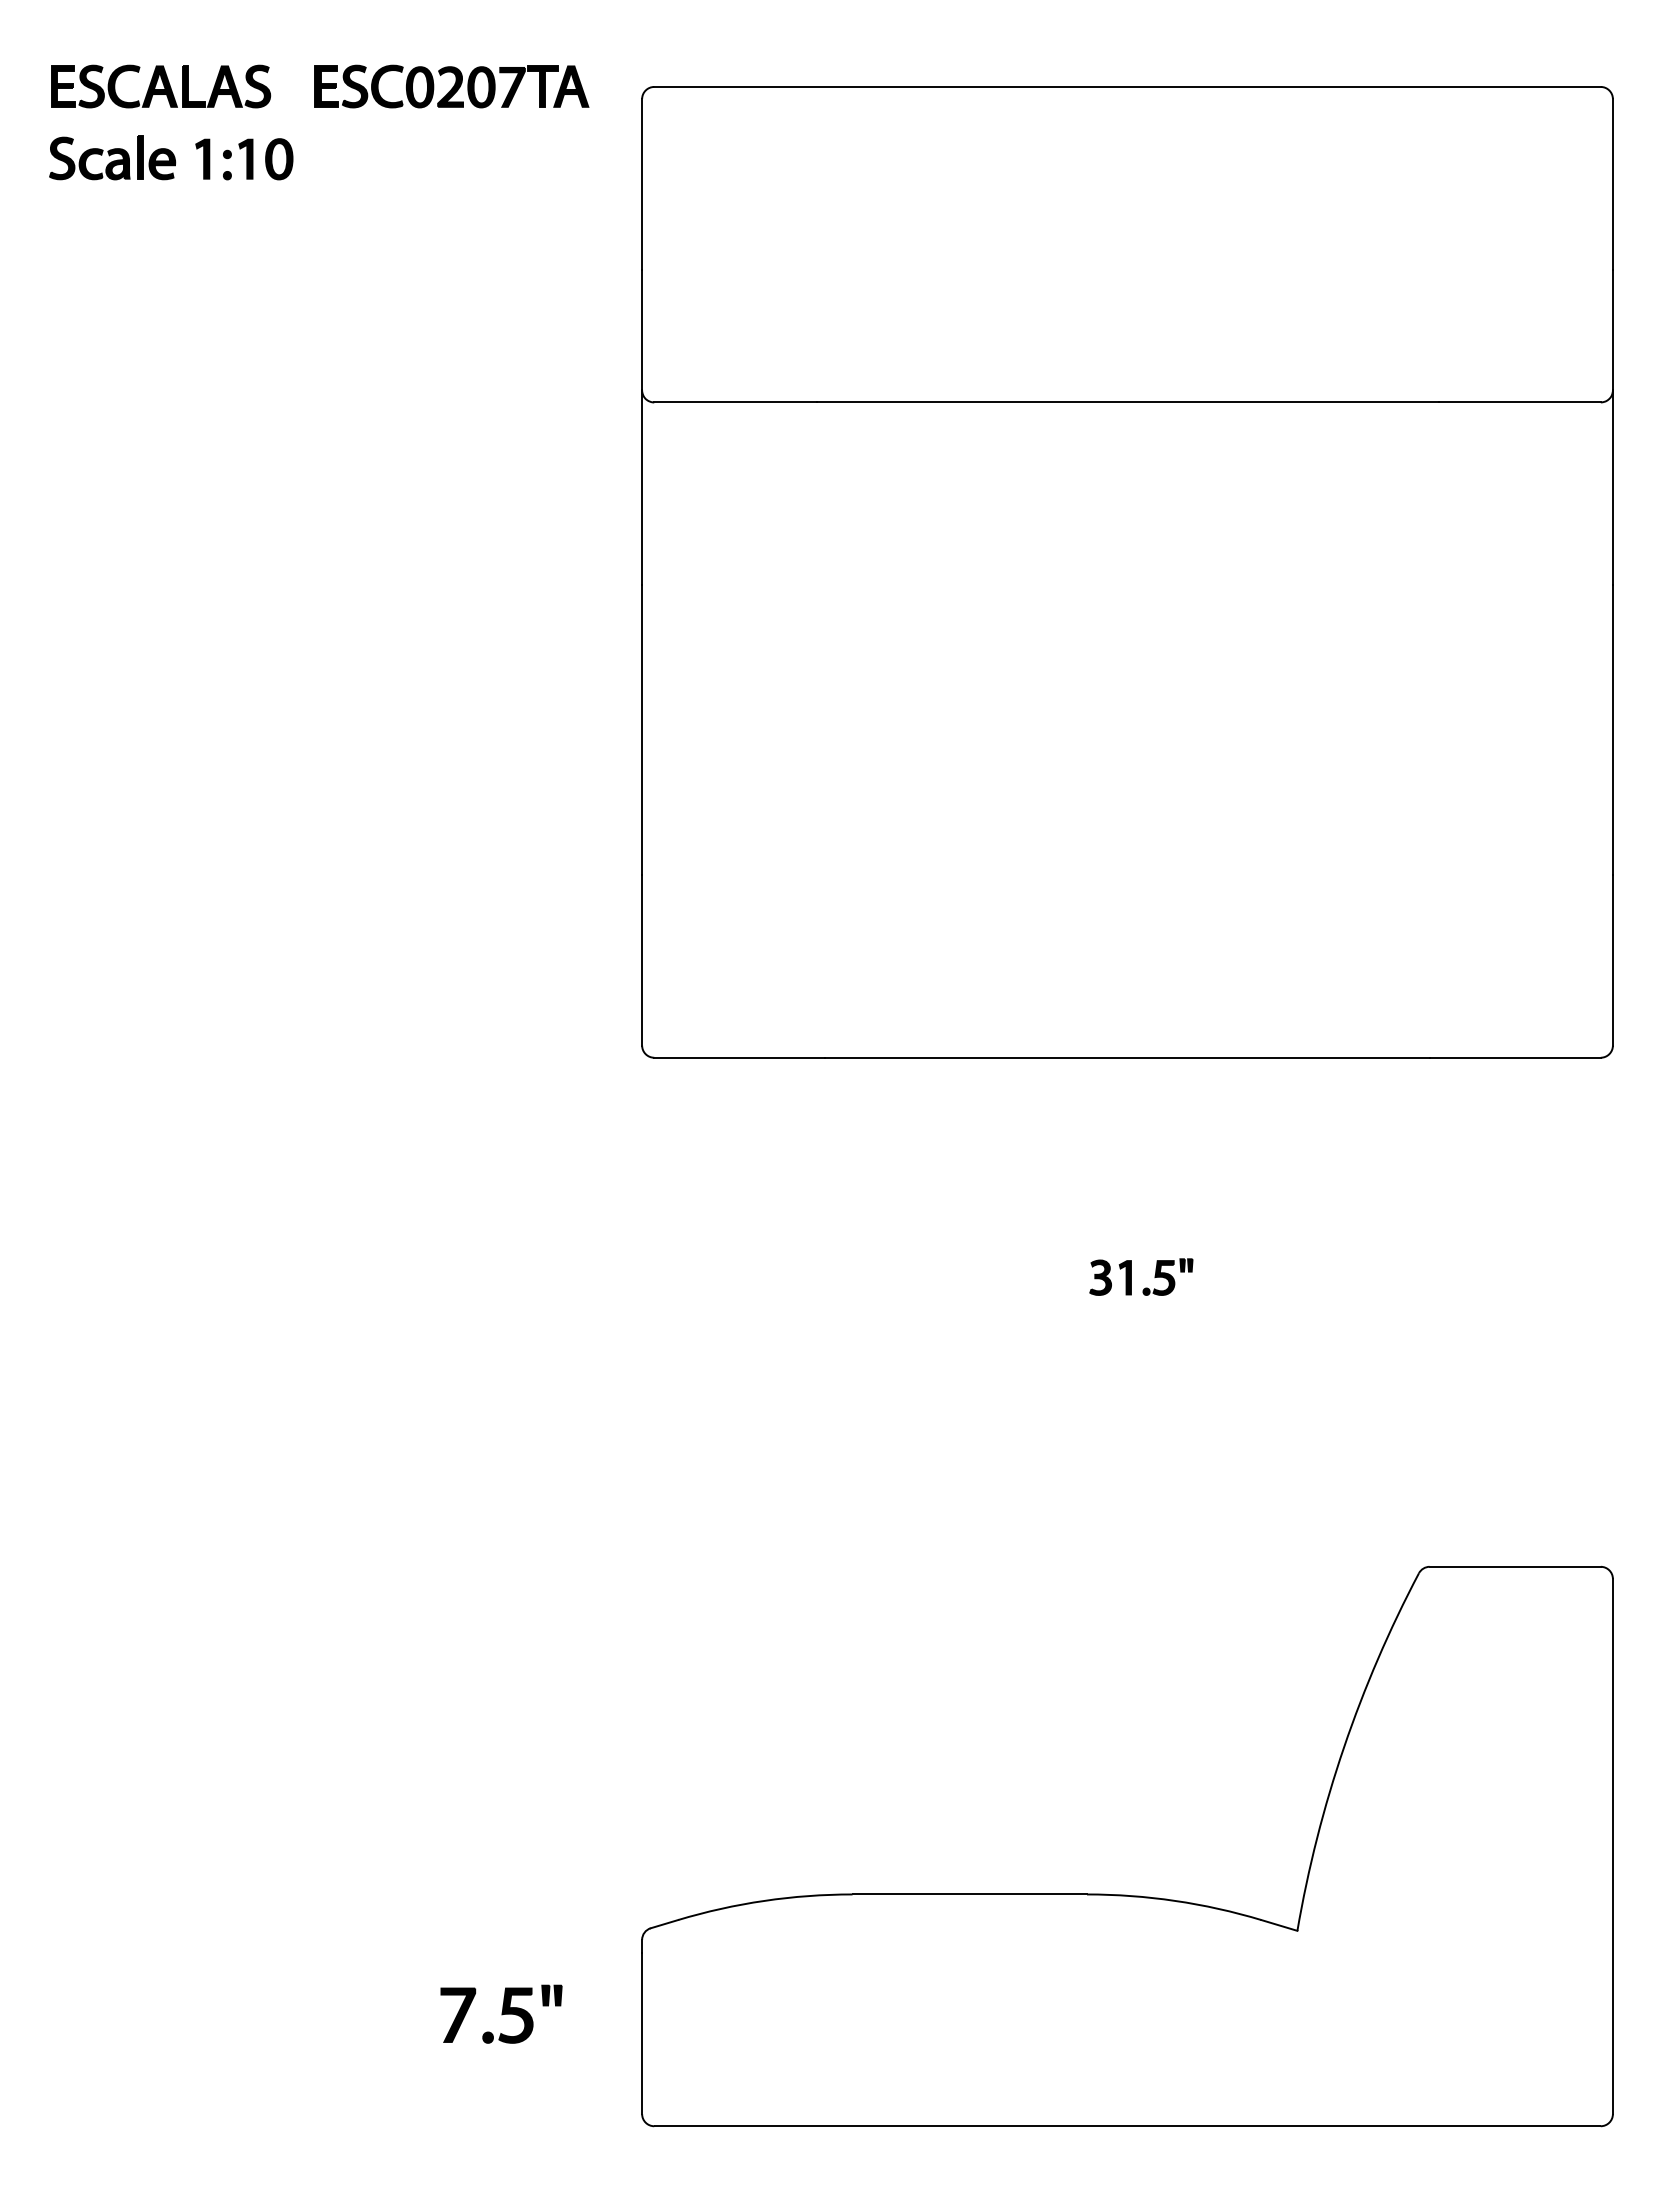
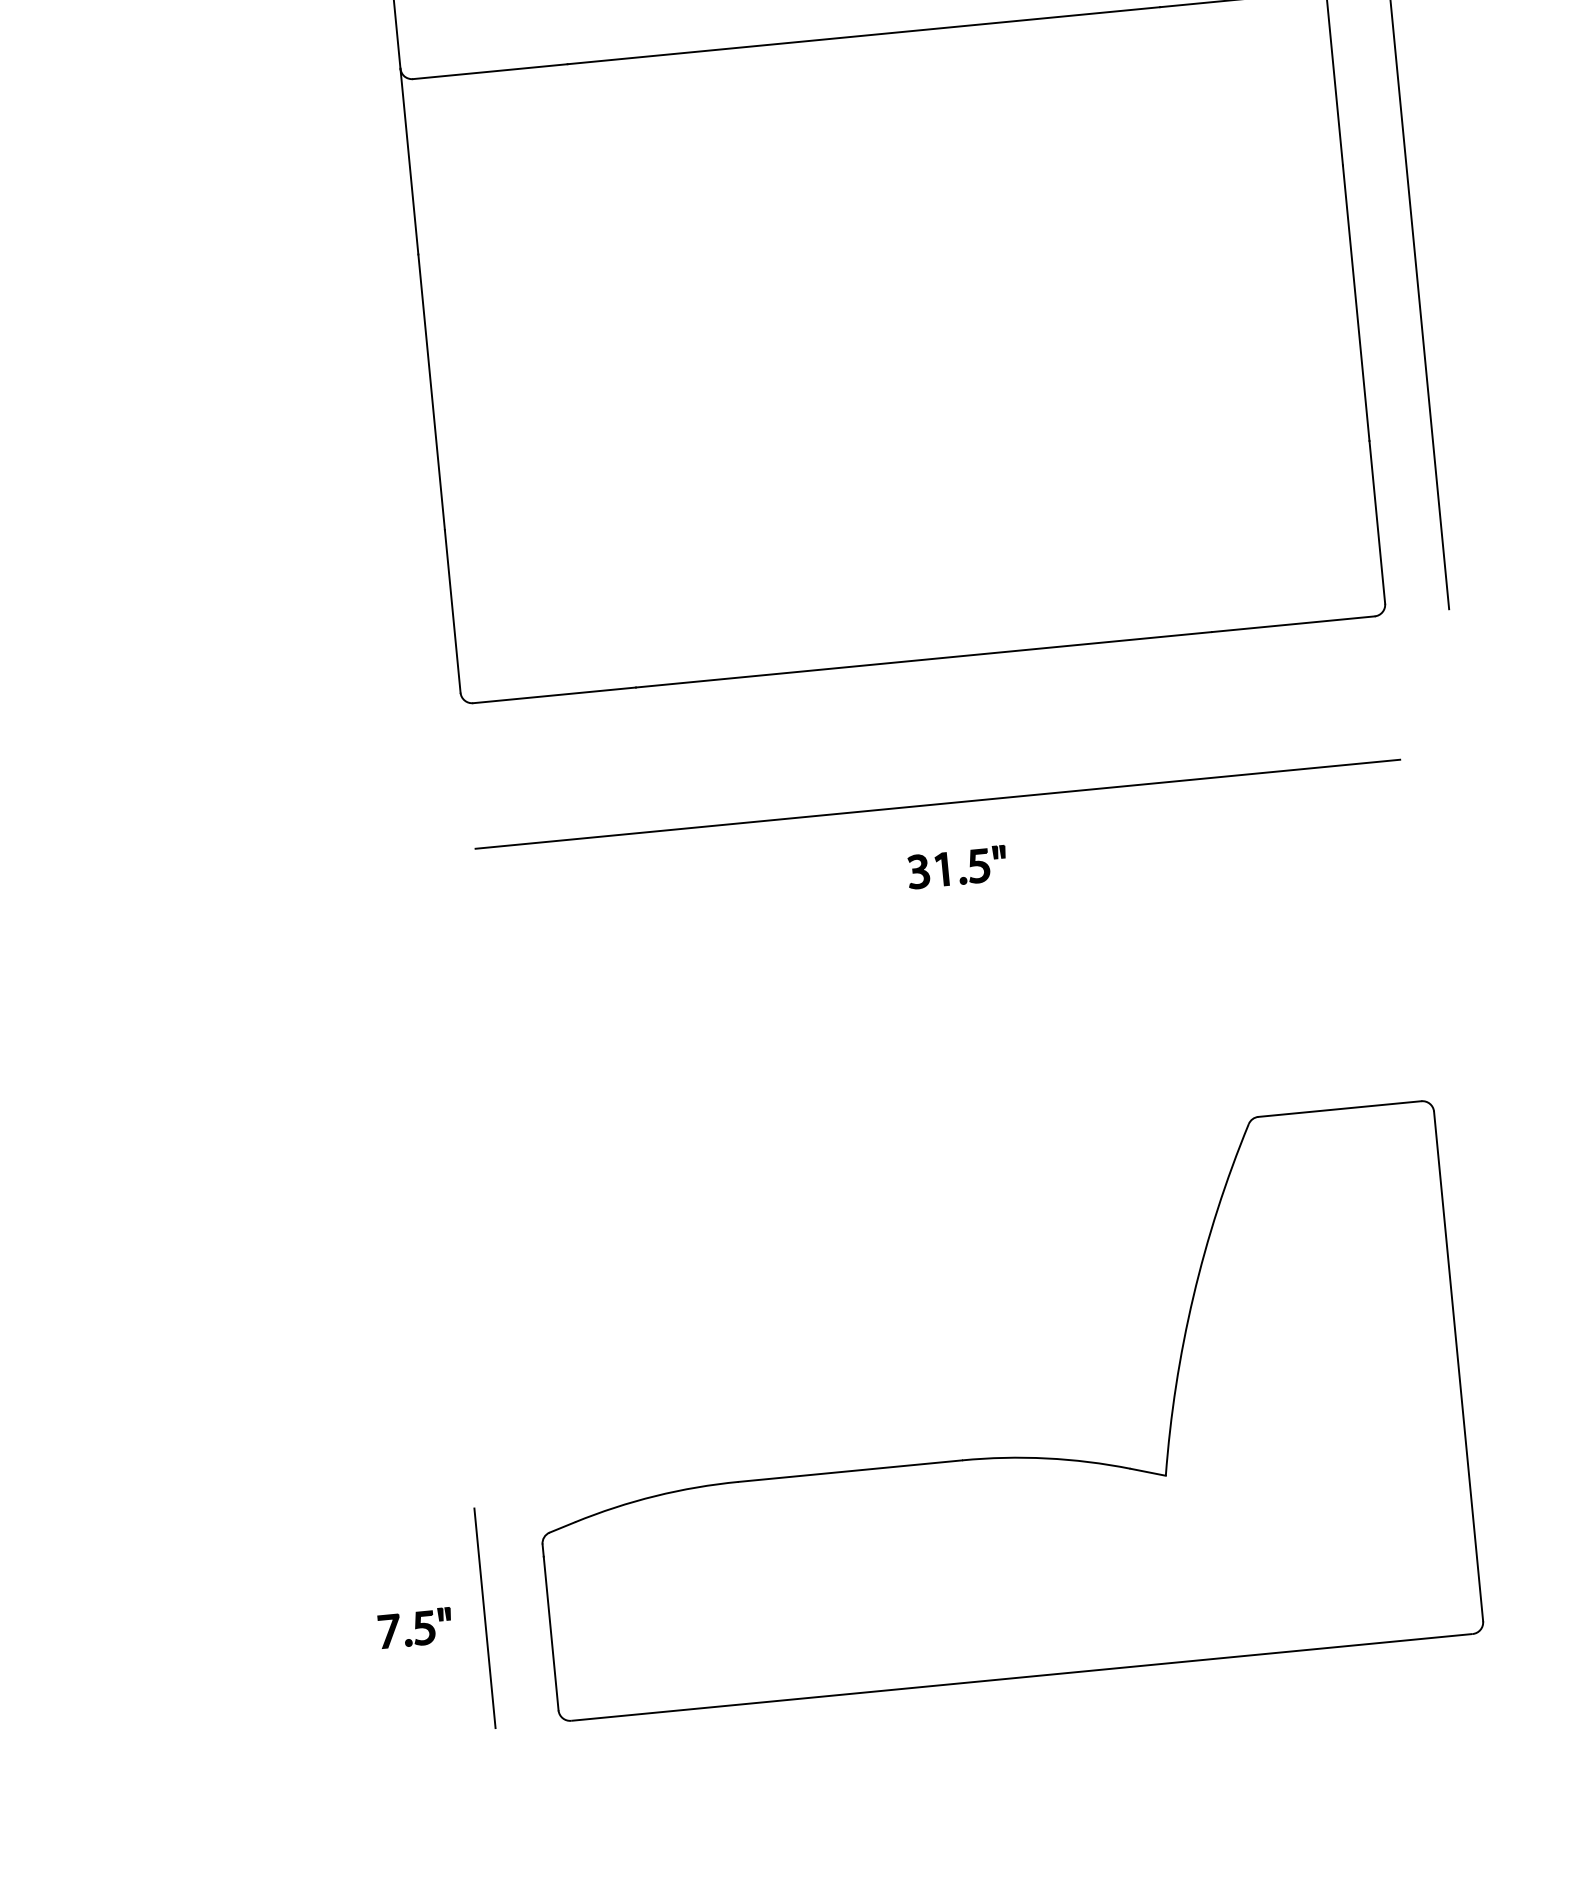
line: (1127, 1209) -> (937, 804), added
line: (574, 2010) -> (484, 1617), added
part: (501, 2014) -> (415, 1628), size x0.62

